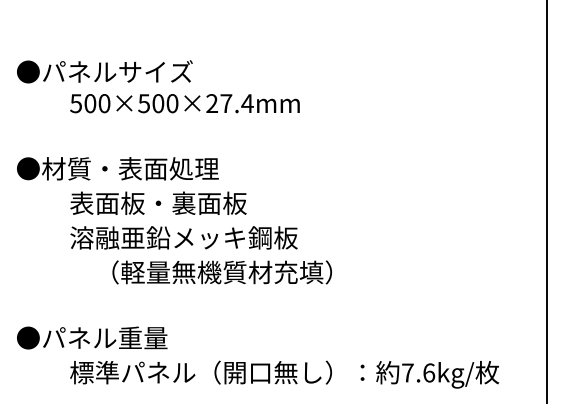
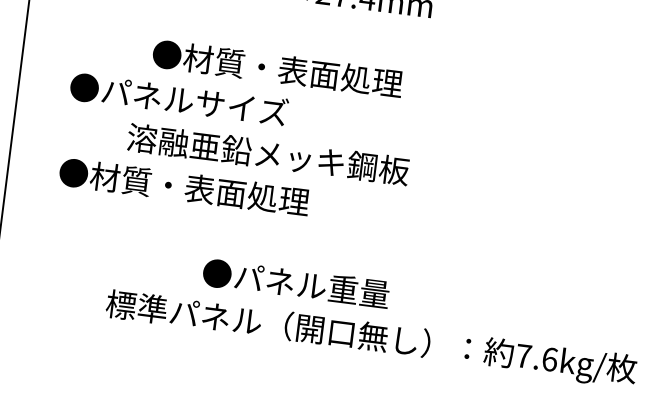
text: (117, 168) -> (277, 68), moved
text: (132, 202) -> (210, 102), 表面板・裏面板 -> ●パネルサイズ
text: (175, 272) -> (252, 195), （軽量無機質材充填） -> ●材質・表面処理
text: (92, 337) -> (296, 283), moved

